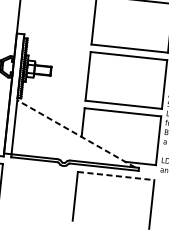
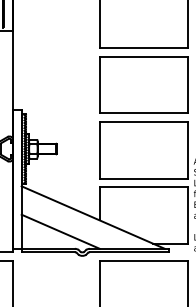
line: (75, 133) -> (92, 217), dashed -> solid
line: (46, 142) -> (60, 231), added
line: (116, 175) -> (144, 260), dashed -> solid

